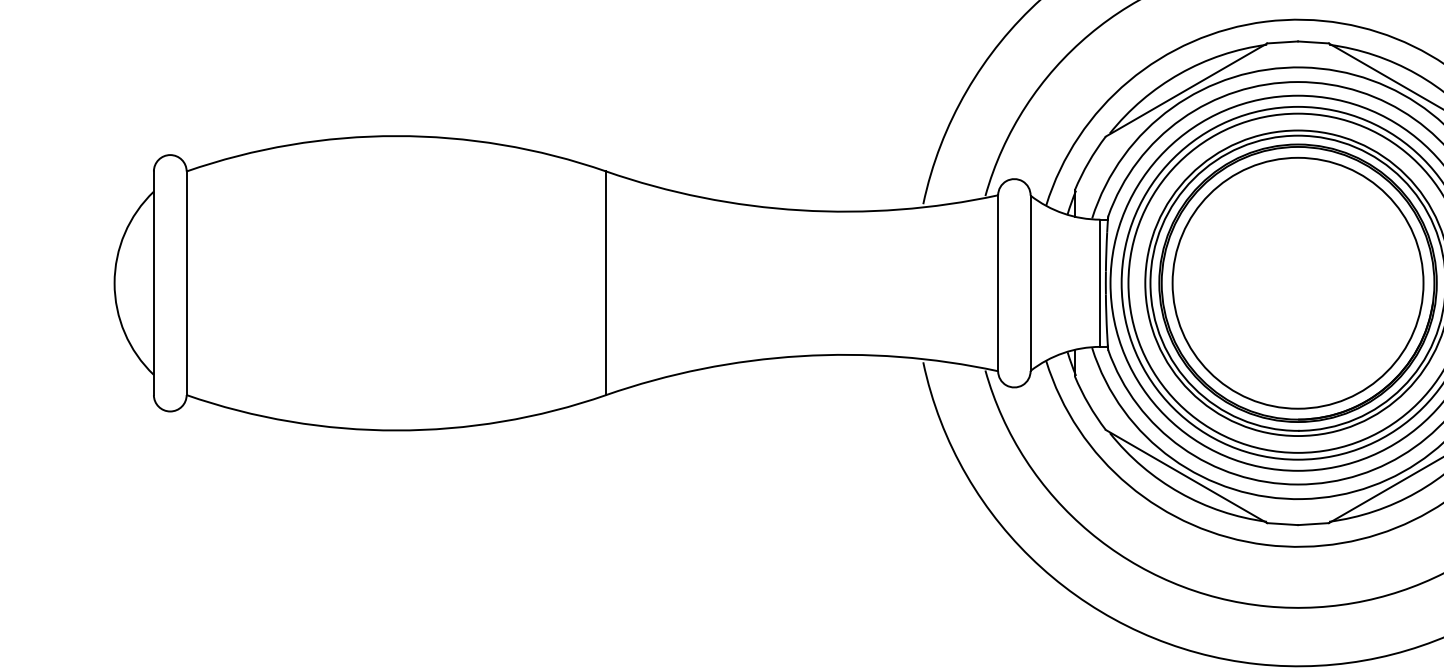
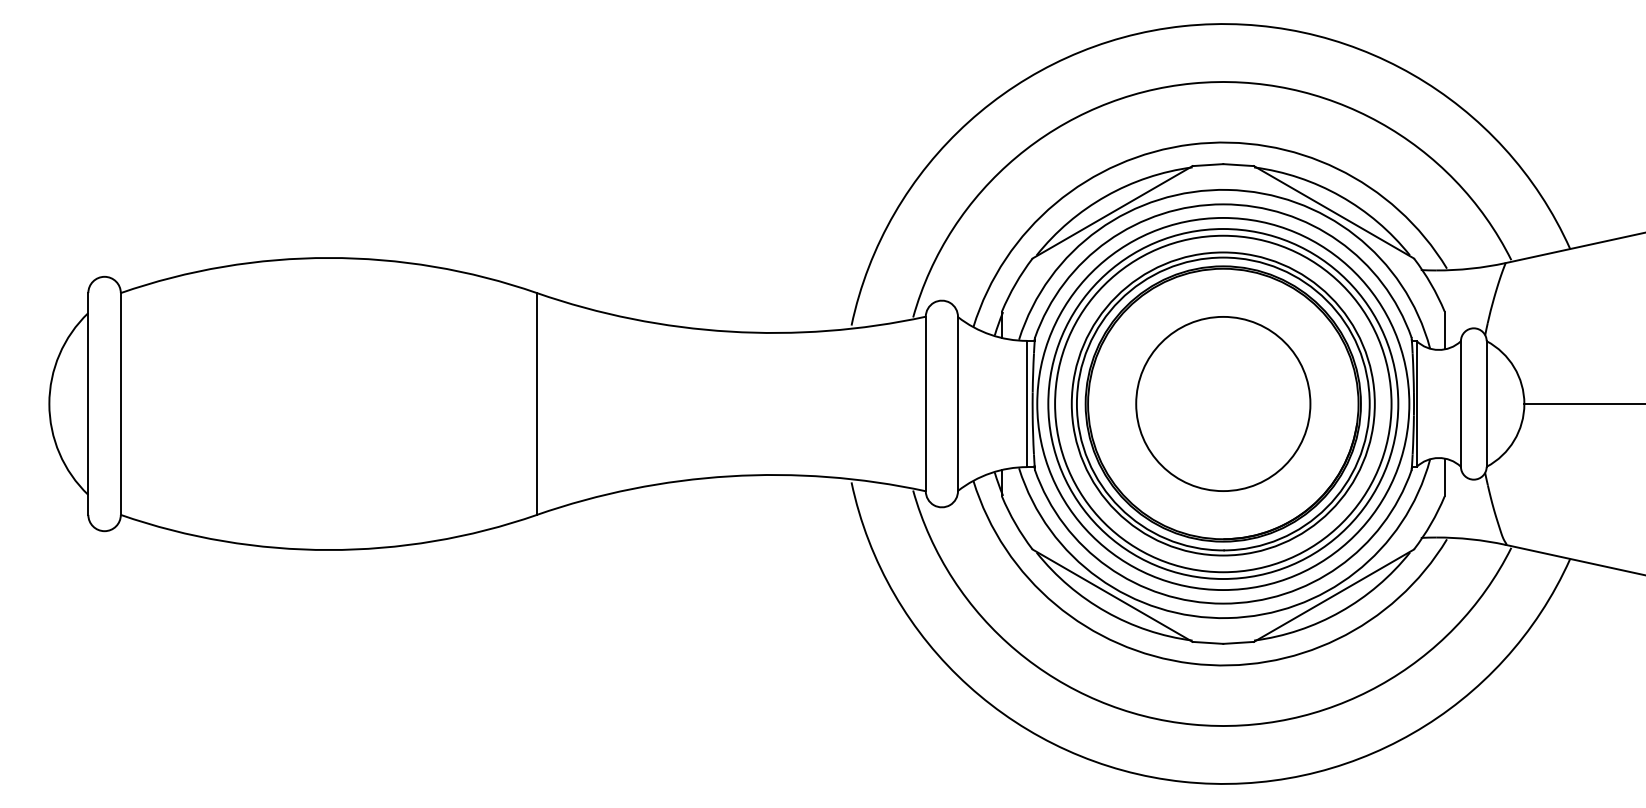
circle: (1297, 282) -> (1222, 403), size x0.7

